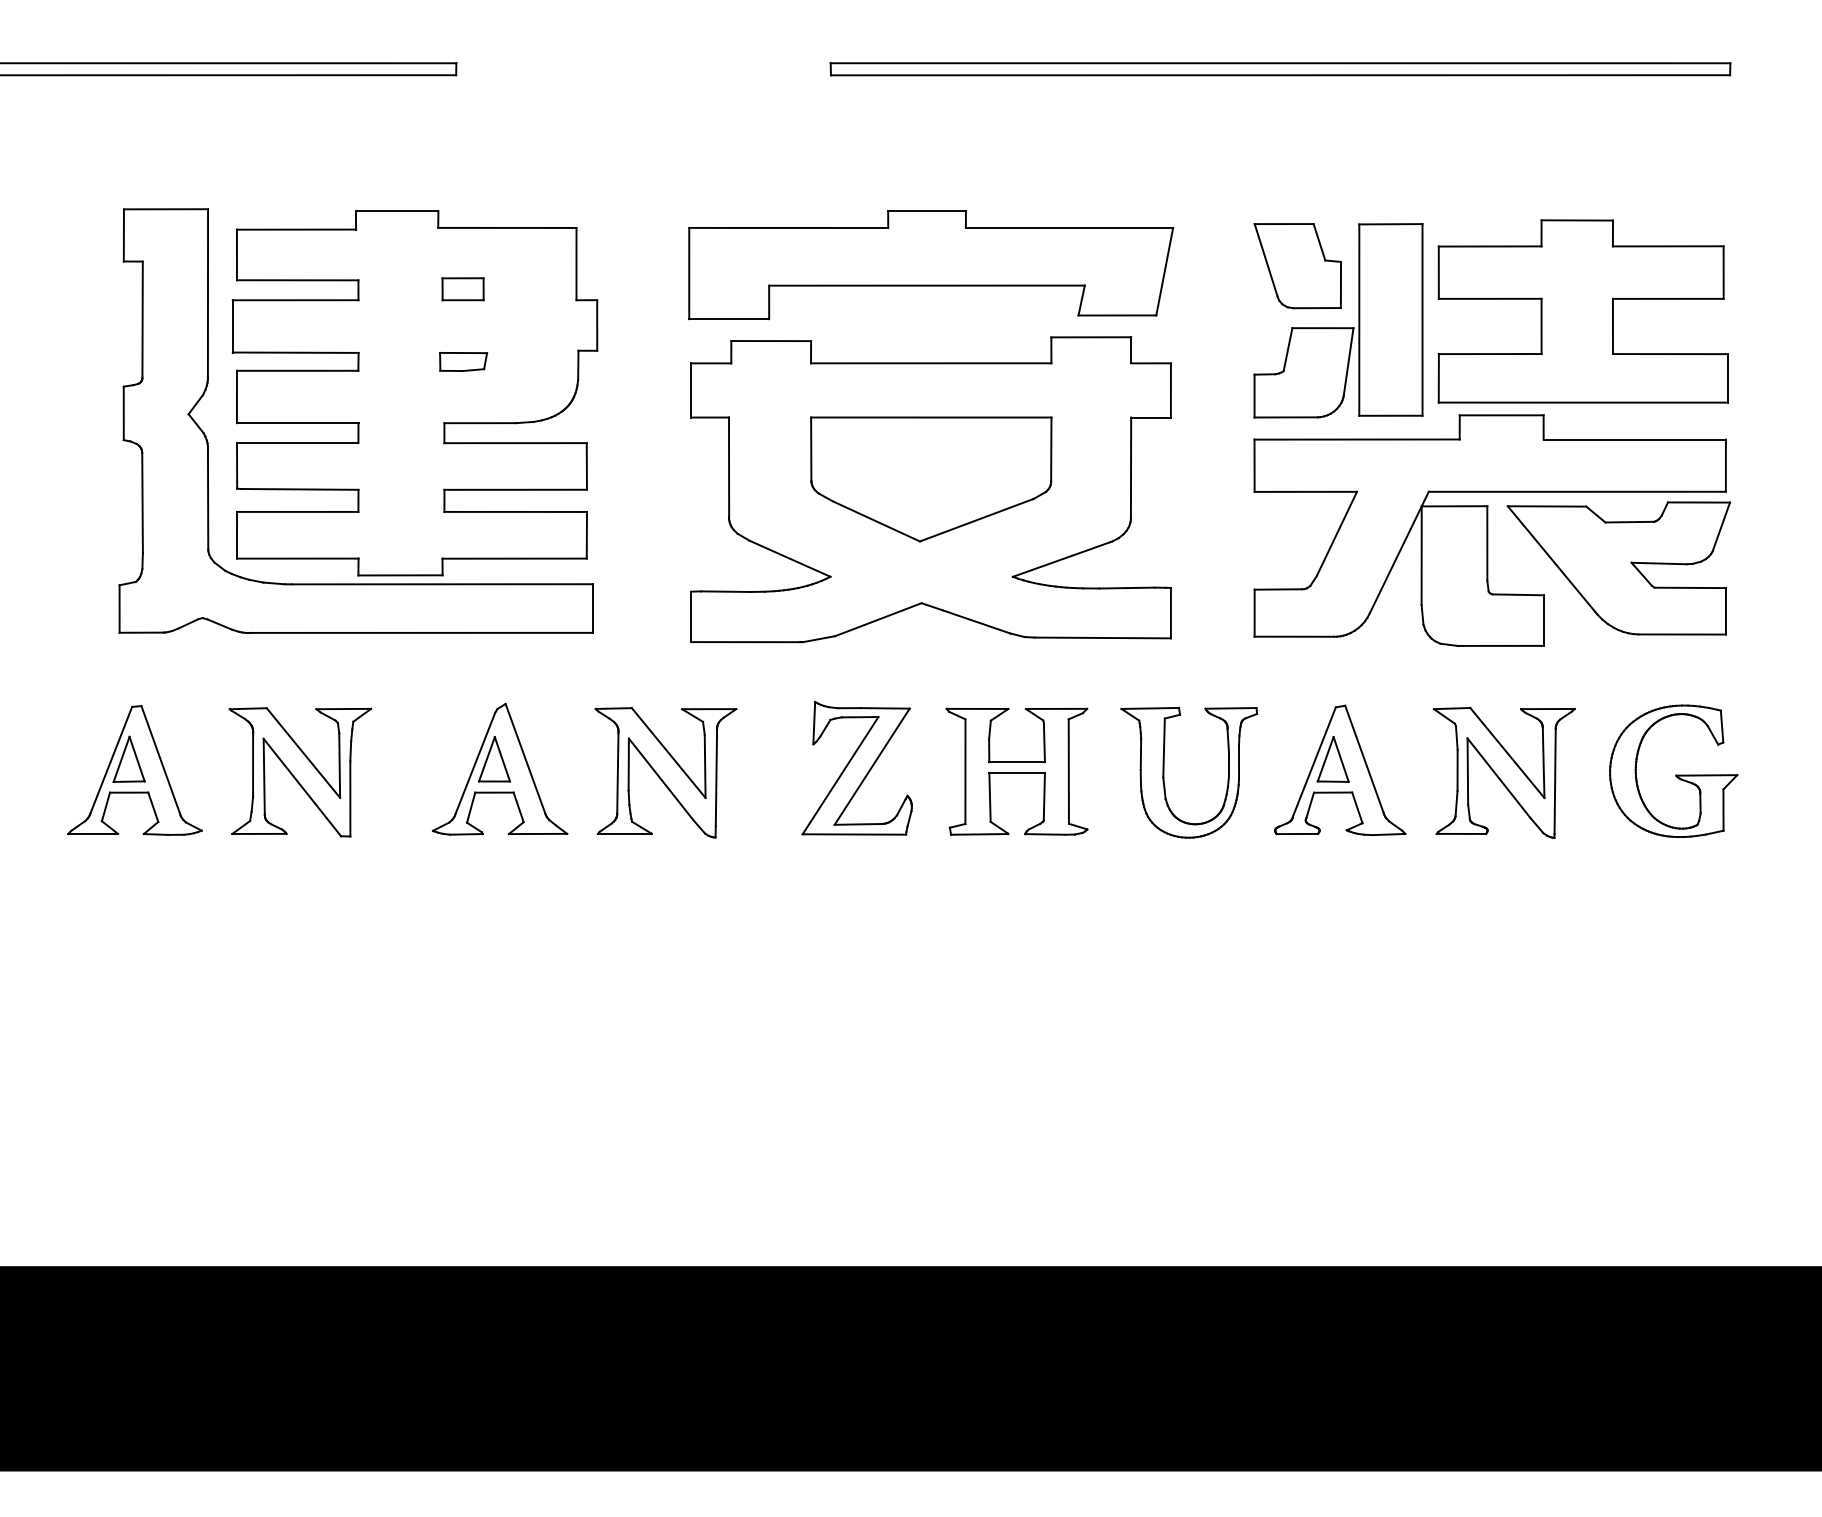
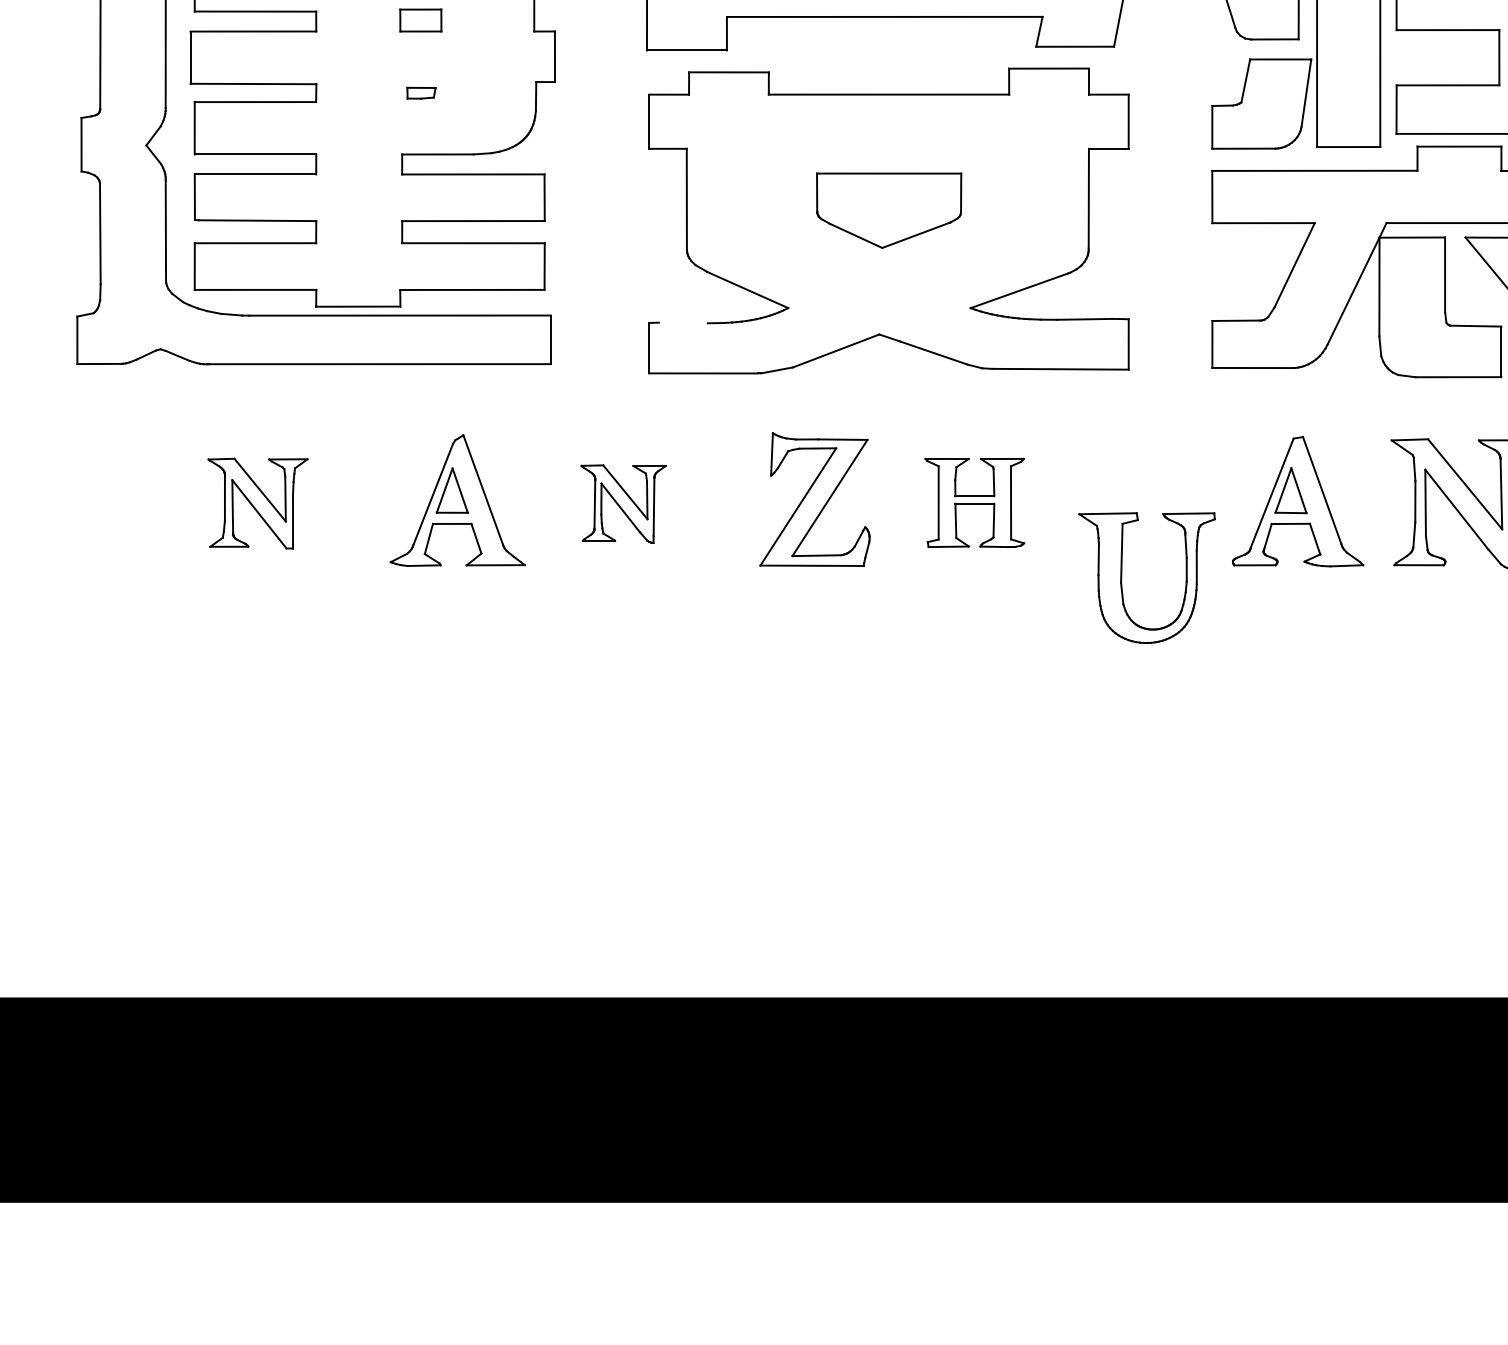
part: (463, 361) -> (421, 92), size x0.6
part: (931, 479) -> (889, 210), size x0.6
line: (725, 591) -> (683, 322), removed
part: (134, 770) -> (92, 501), removed
part: (1016, 771) -> (974, 502), size x0.7
part: (299, 772) -> (257, 503), size x0.7
part: (665, 772) -> (623, 503), size x0.6
part: (1164, 772) -> (1122, 577), moved

